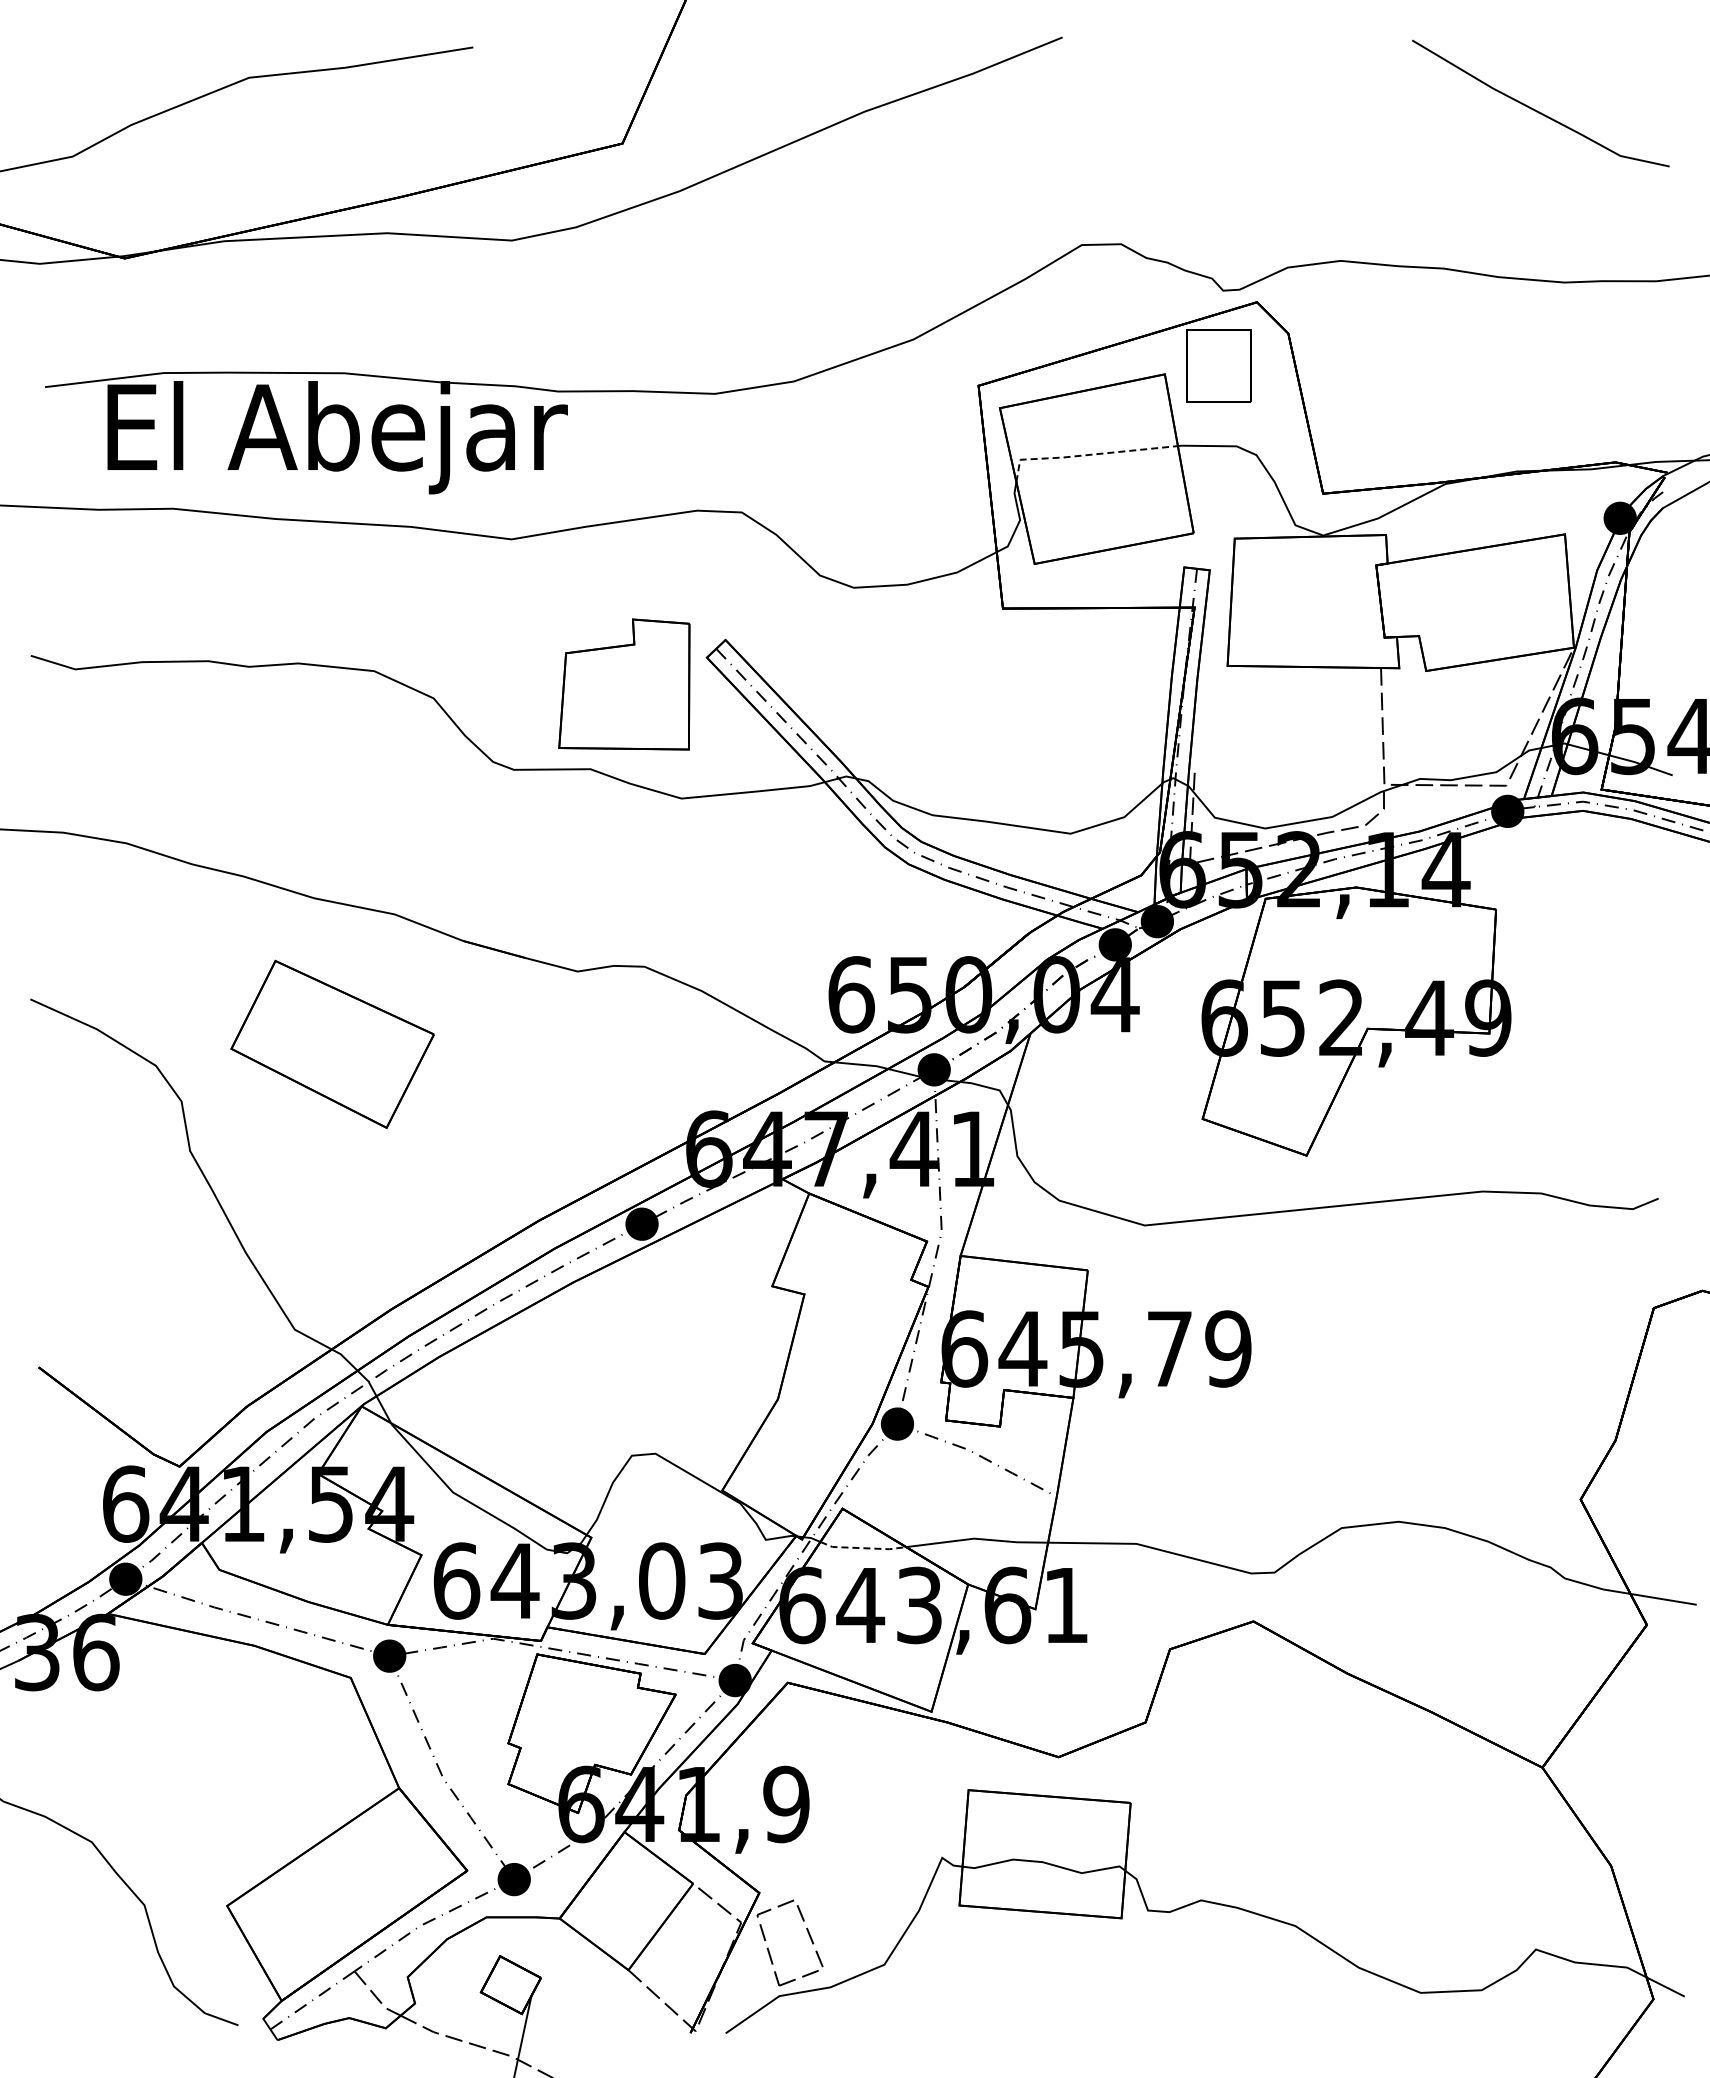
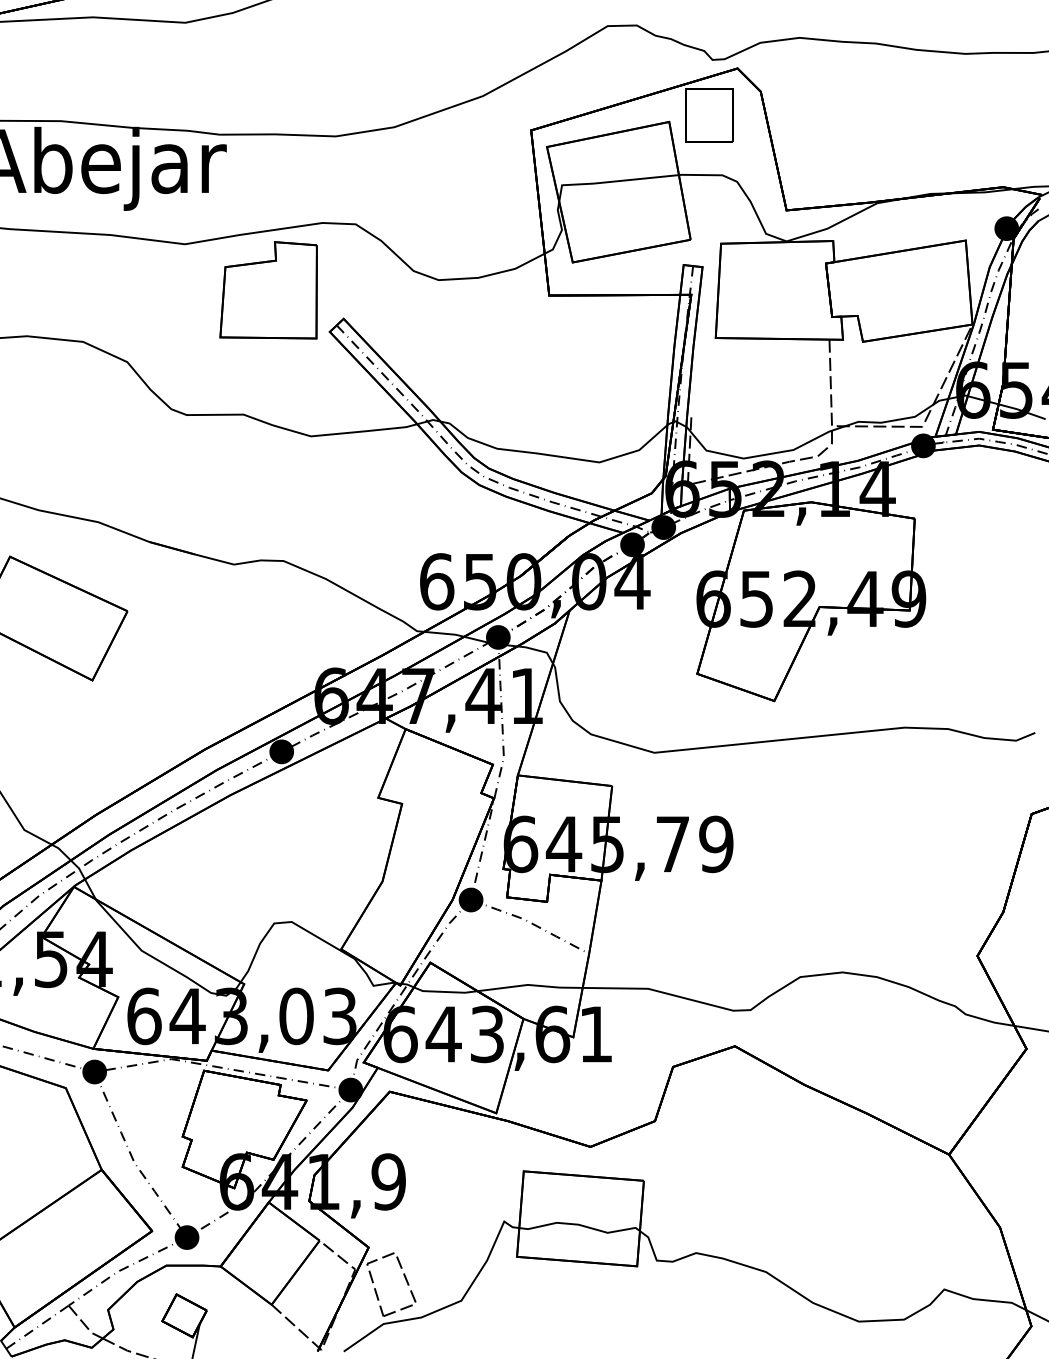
line: (1086, 455) -> (611, 182), dashed -> solid
part: (624, 684) -> (268, 290), moved
line: (863, 1548) -> (445, 992), dashed -> solid

